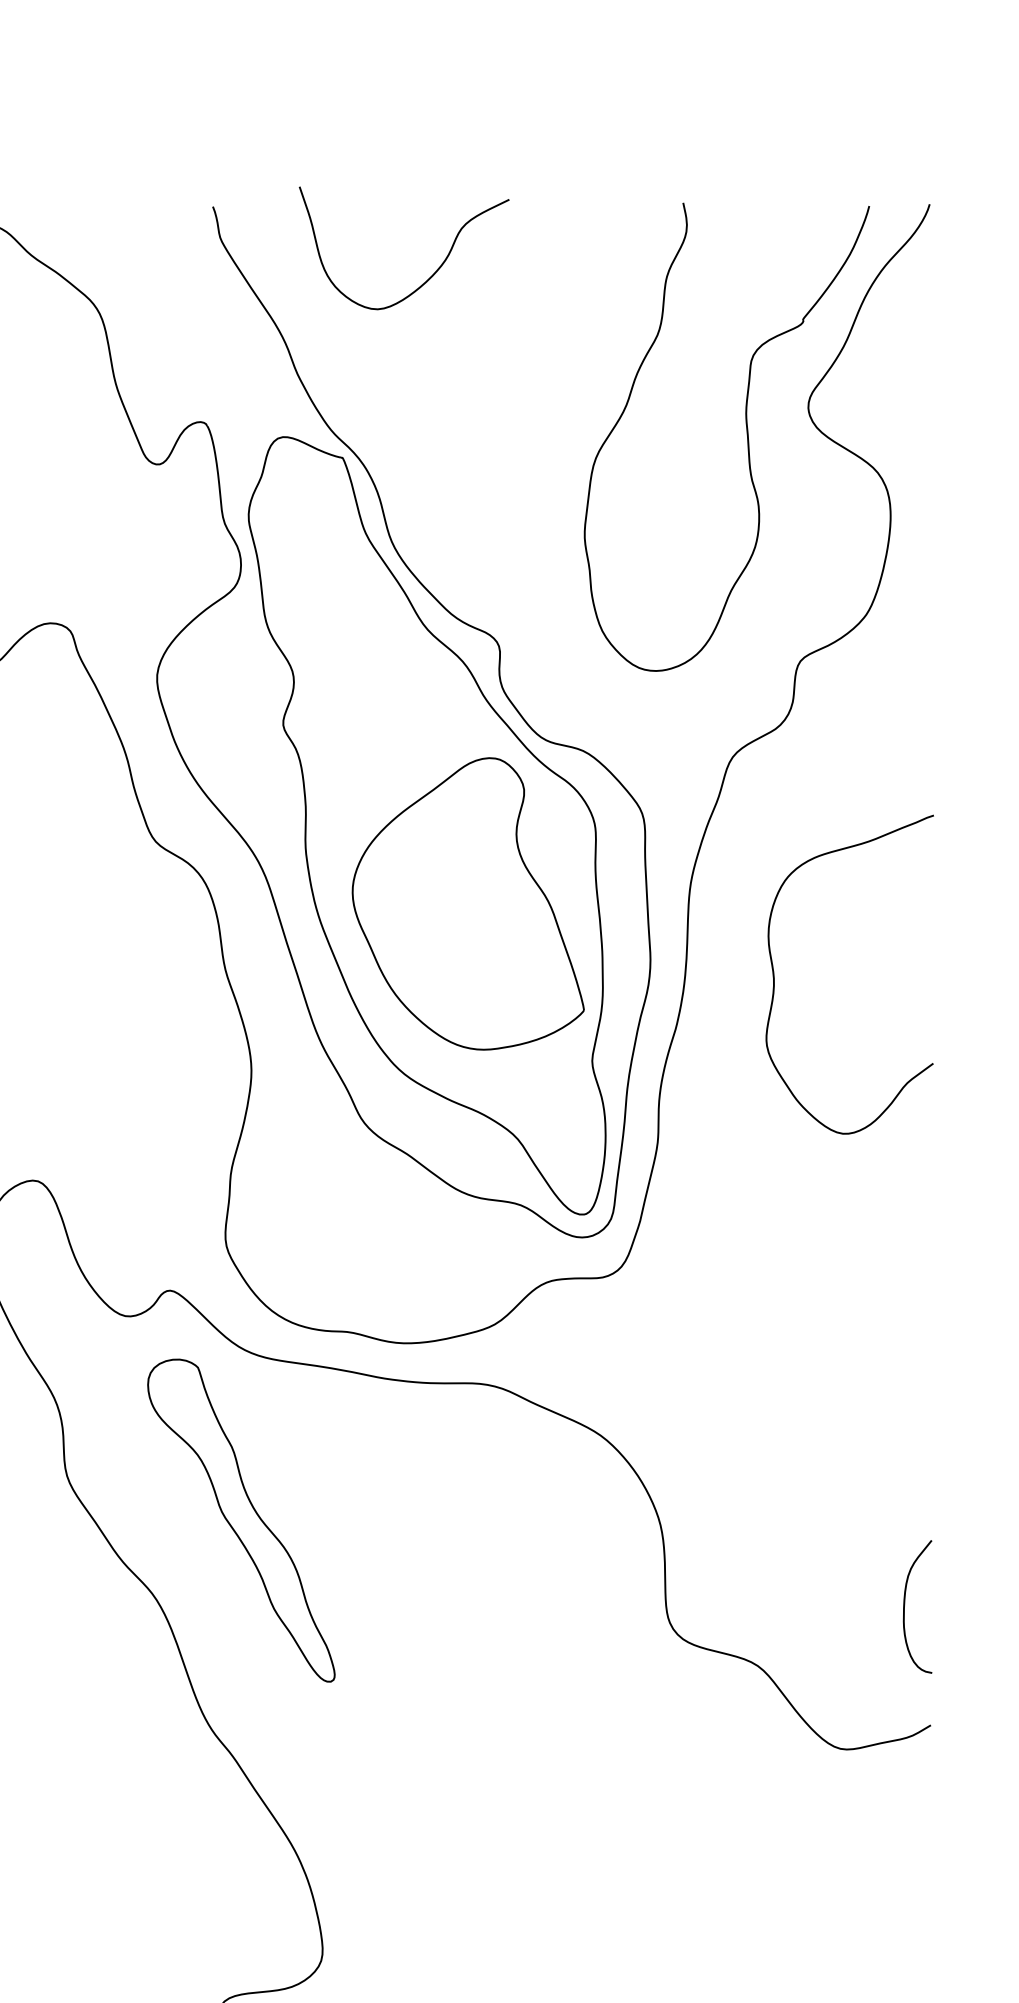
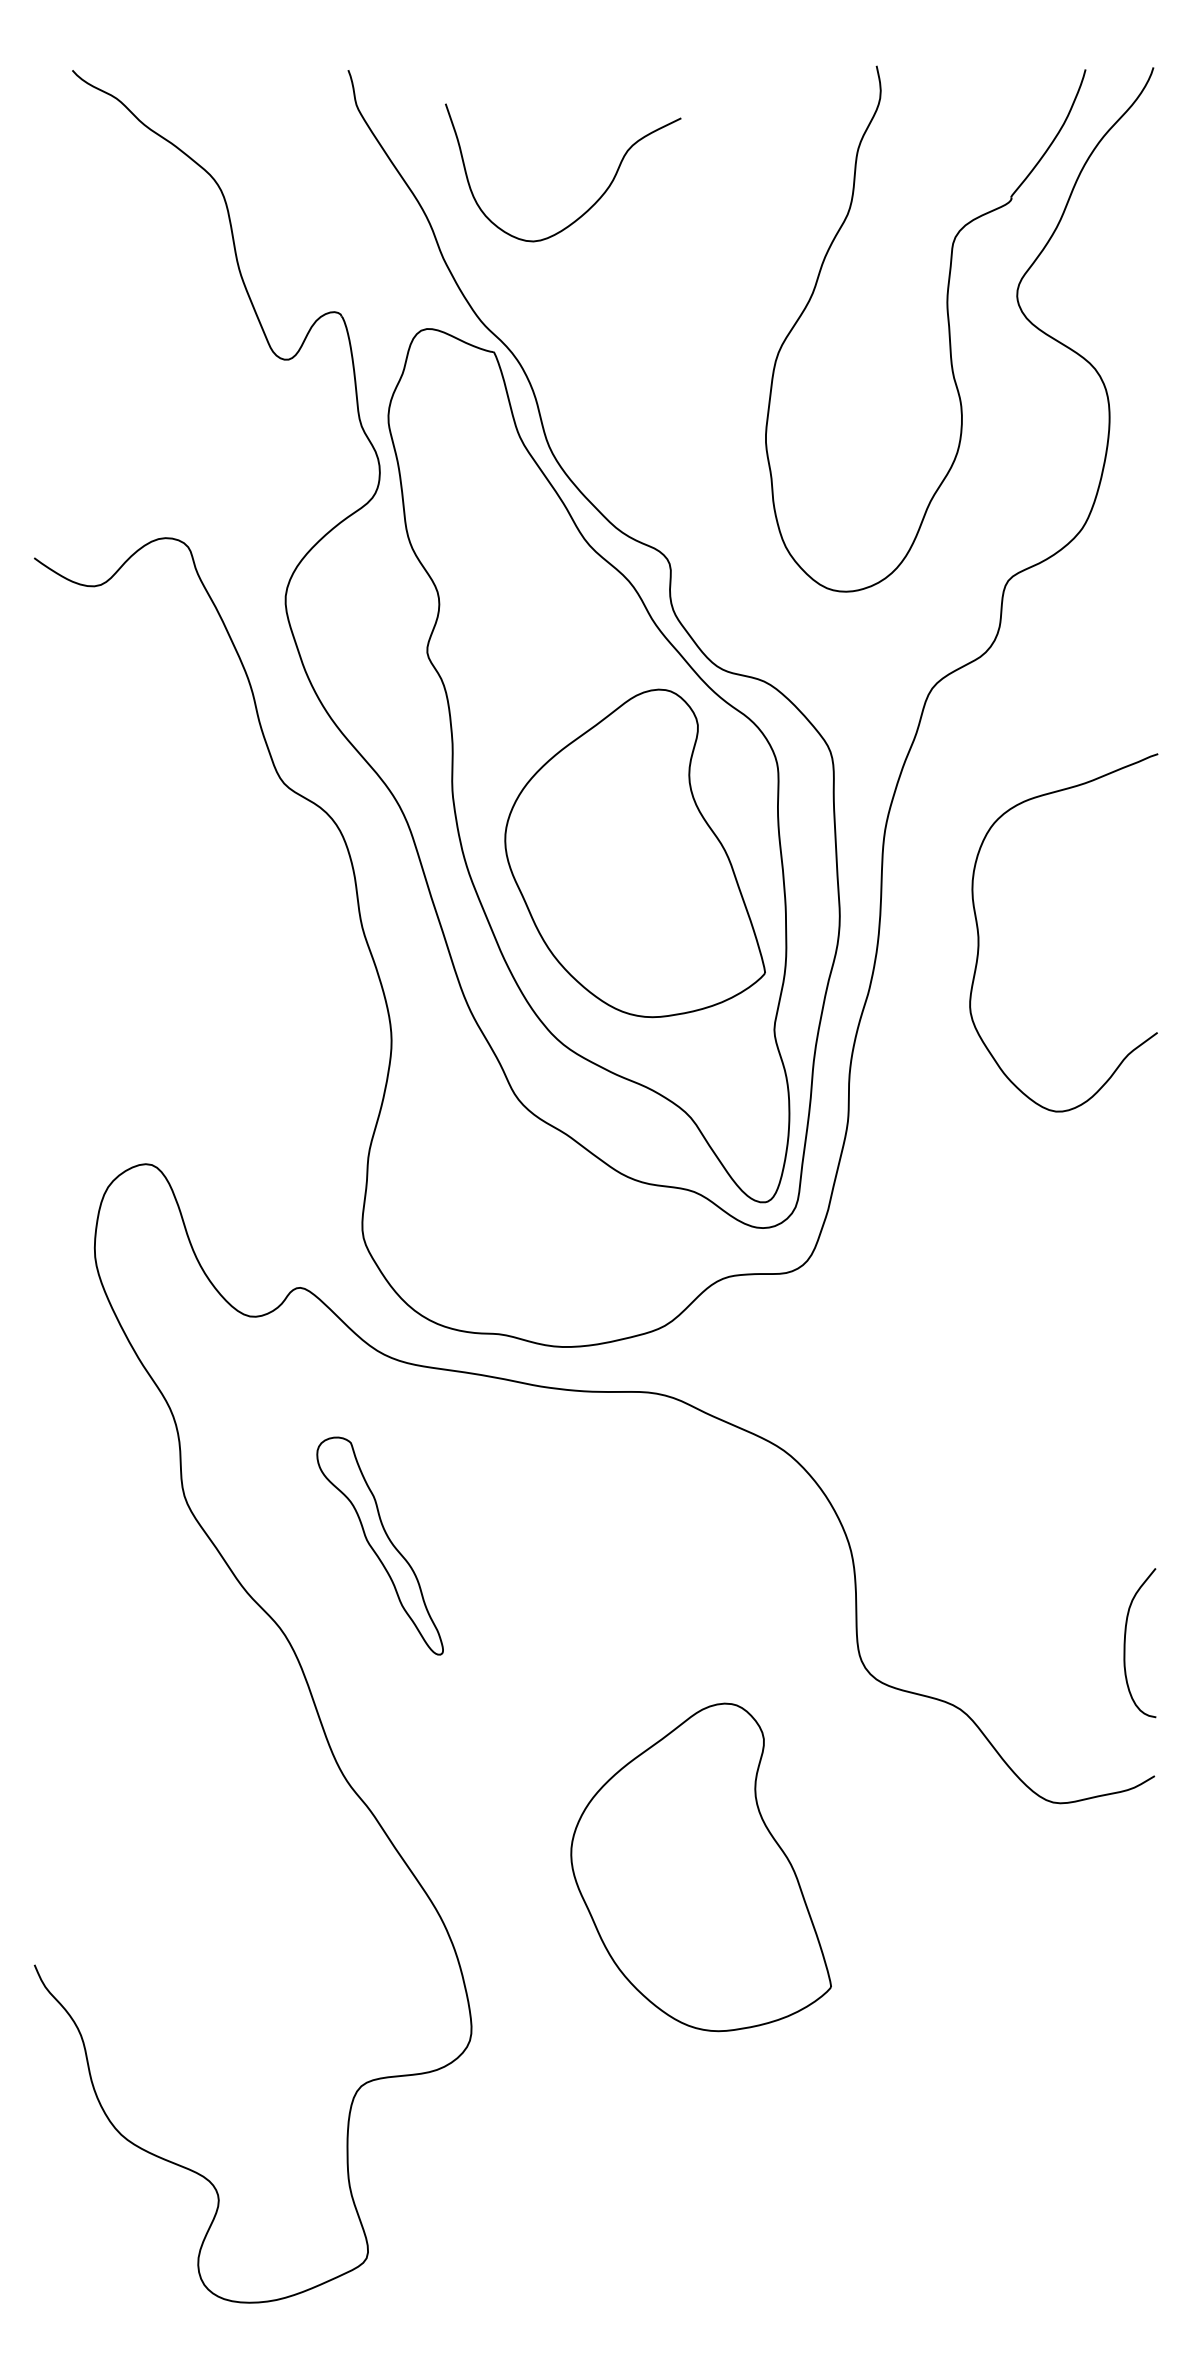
curve: (432, 274) -> (594, 202), moved
part: (240, 1520) -> (379, 1545), size x0.6
part: (526, 1806) -> (700, 1867), added

